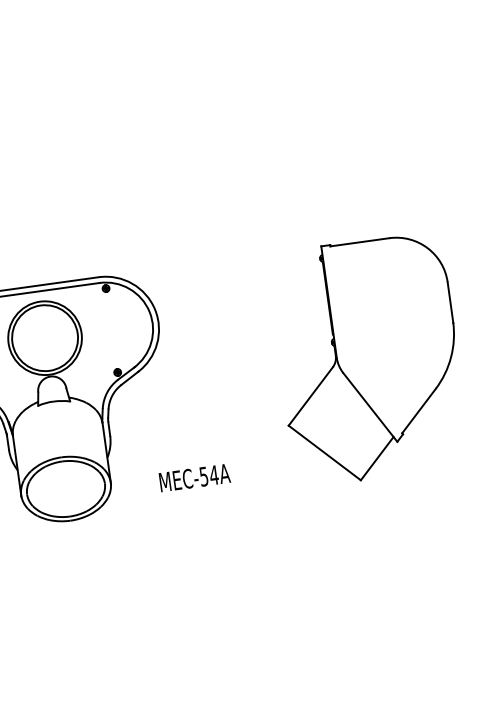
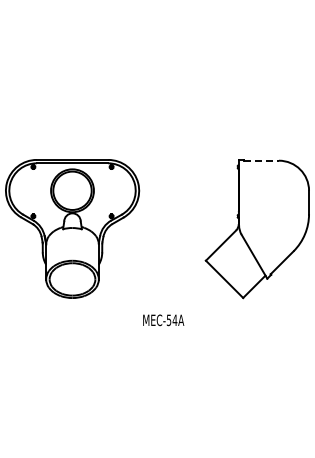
line: (361, 241) -> (262, 160), solid -> dashed
text: (194, 478) -> (163, 320), moved

